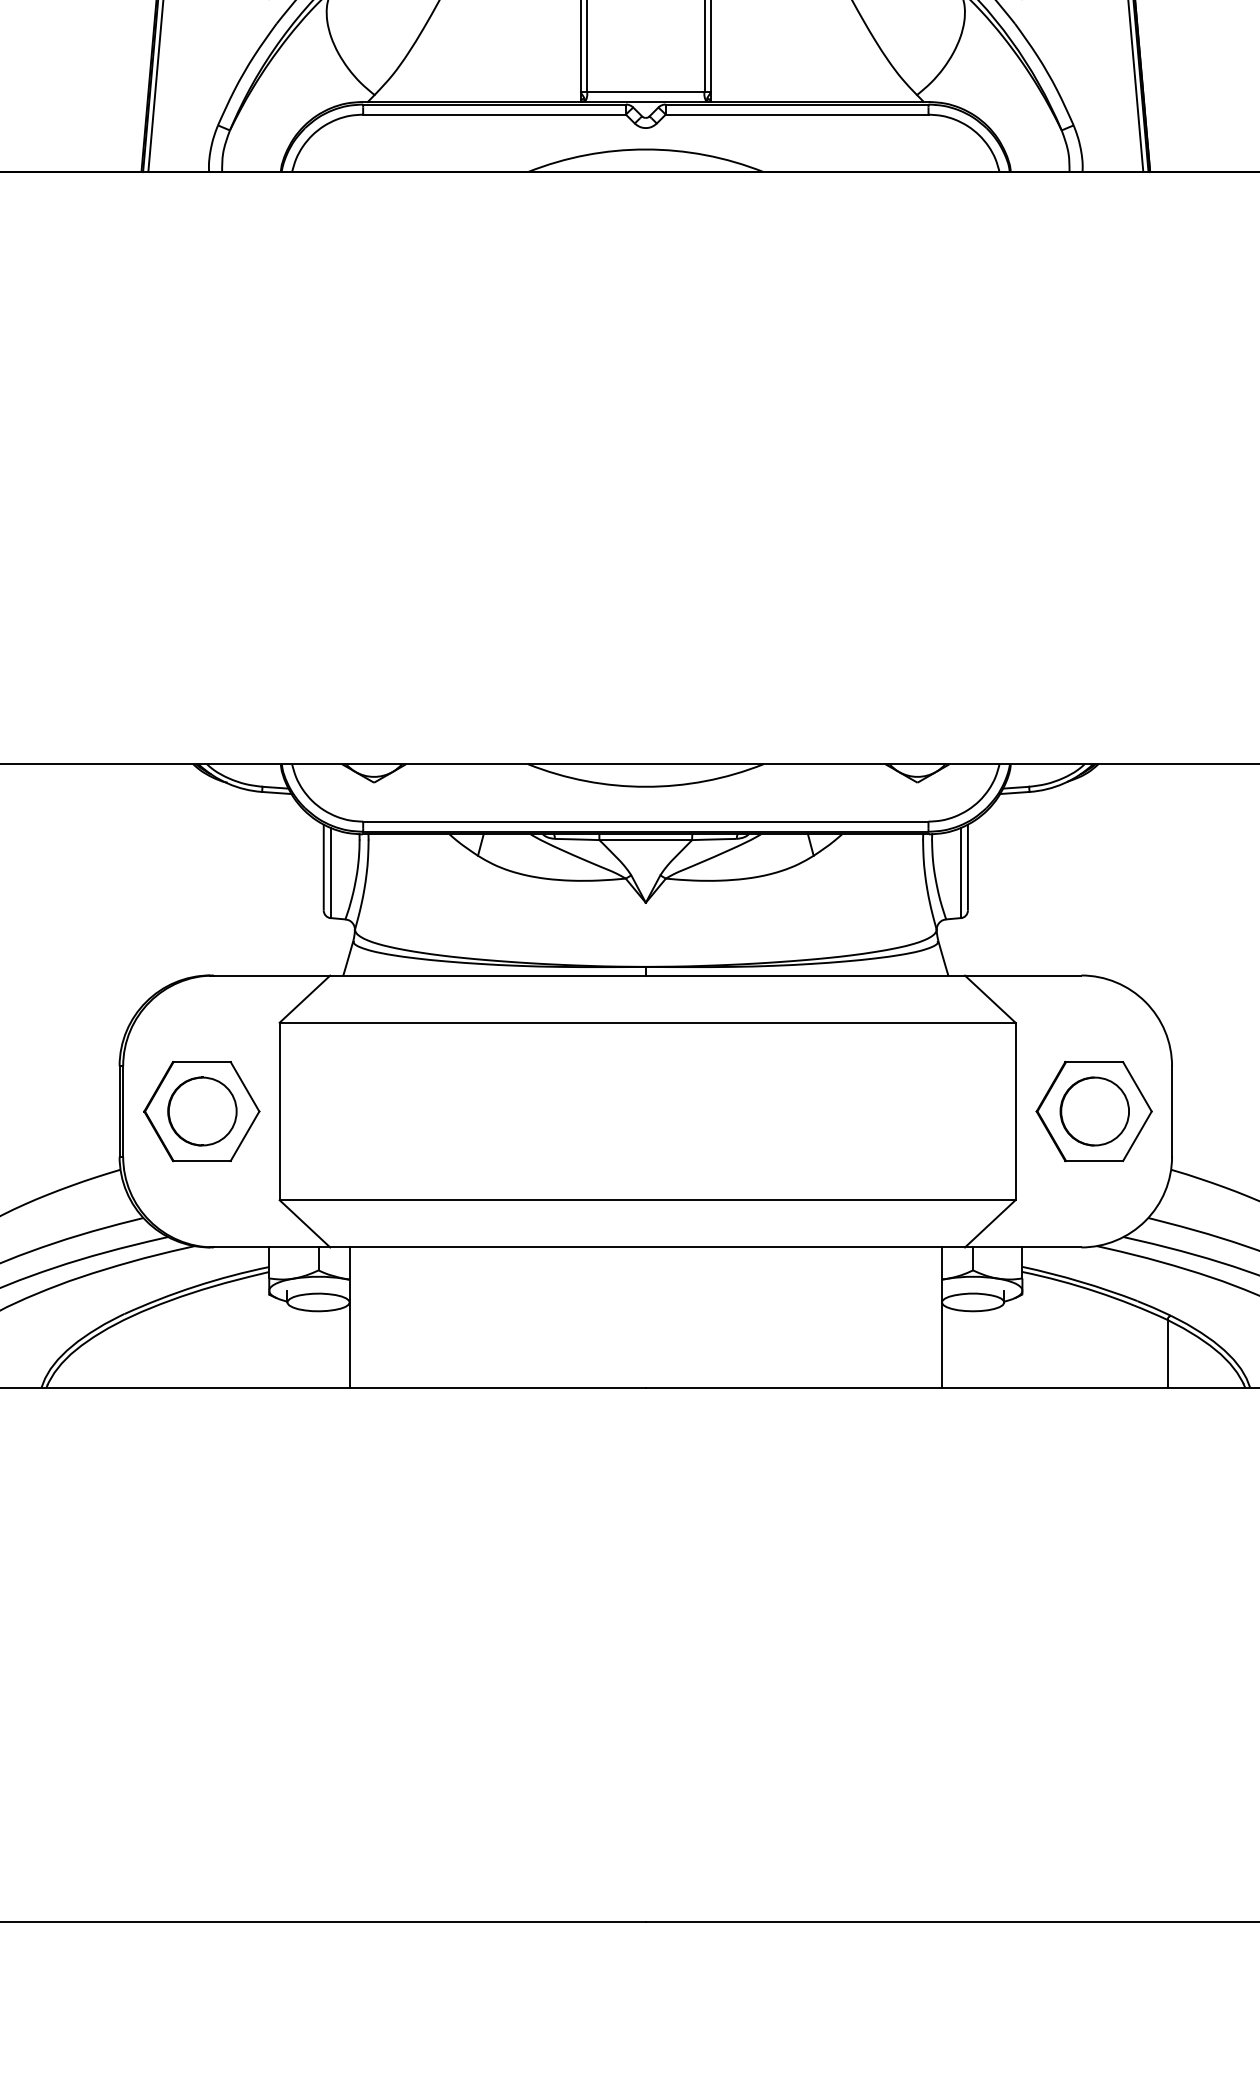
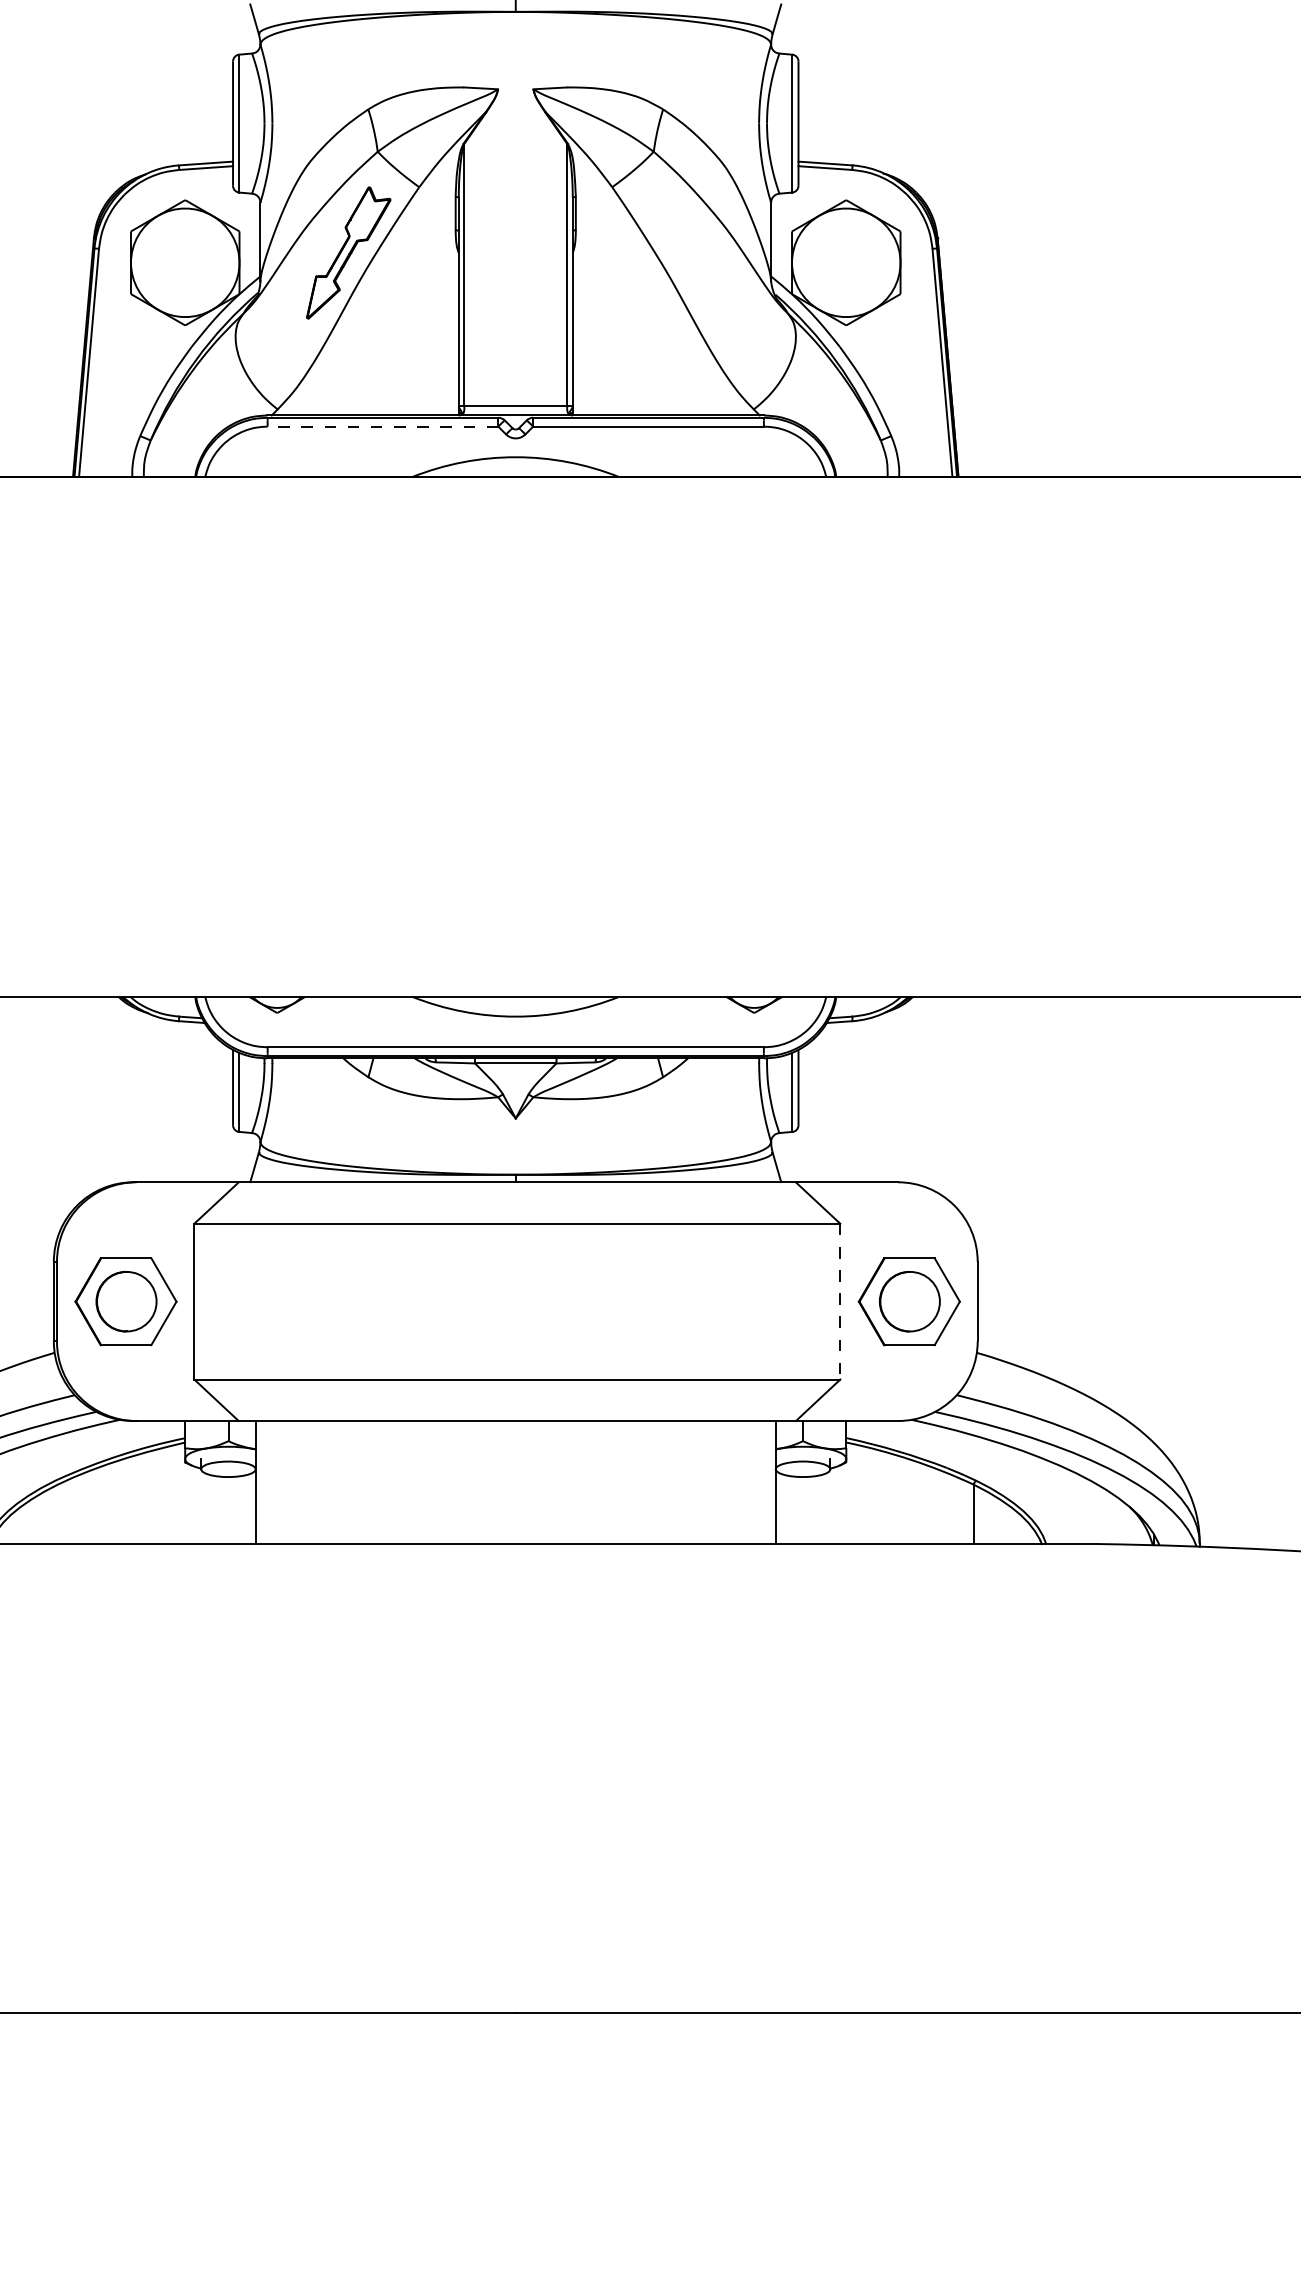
line: (494, 114) -> (382, 426), solid -> dashed
line: (1015, 1111) -> (840, 1301), solid -> dashed

